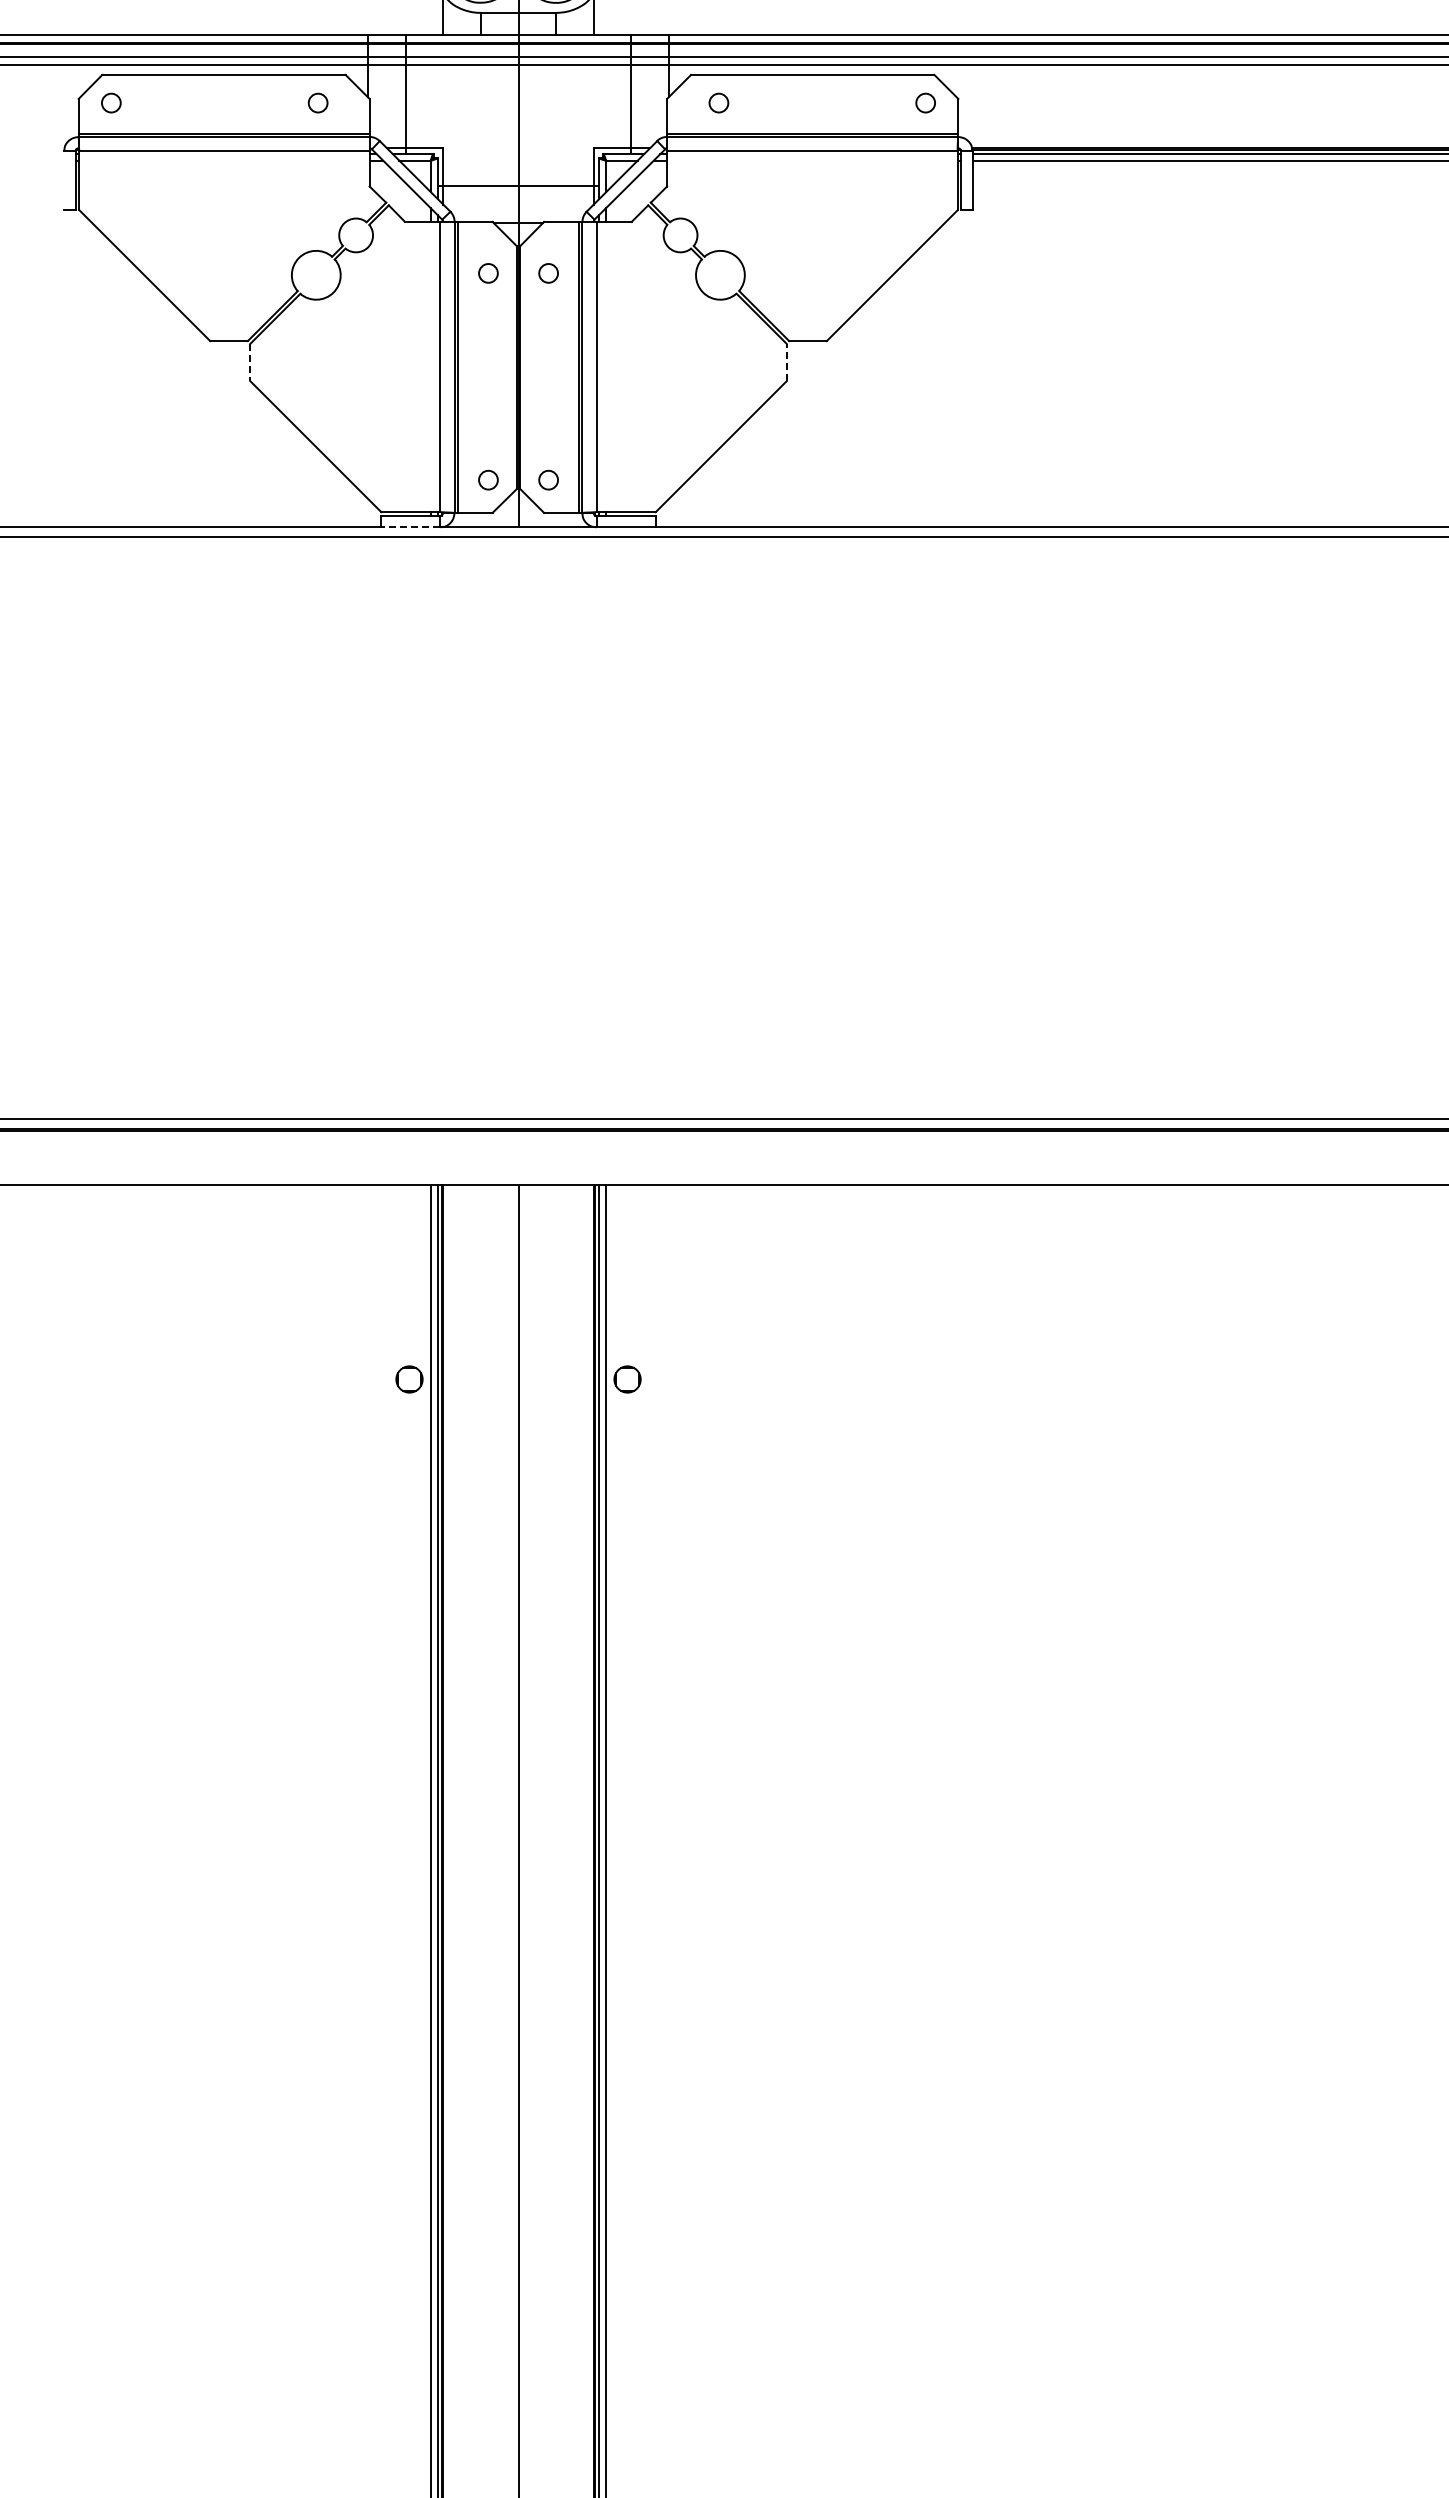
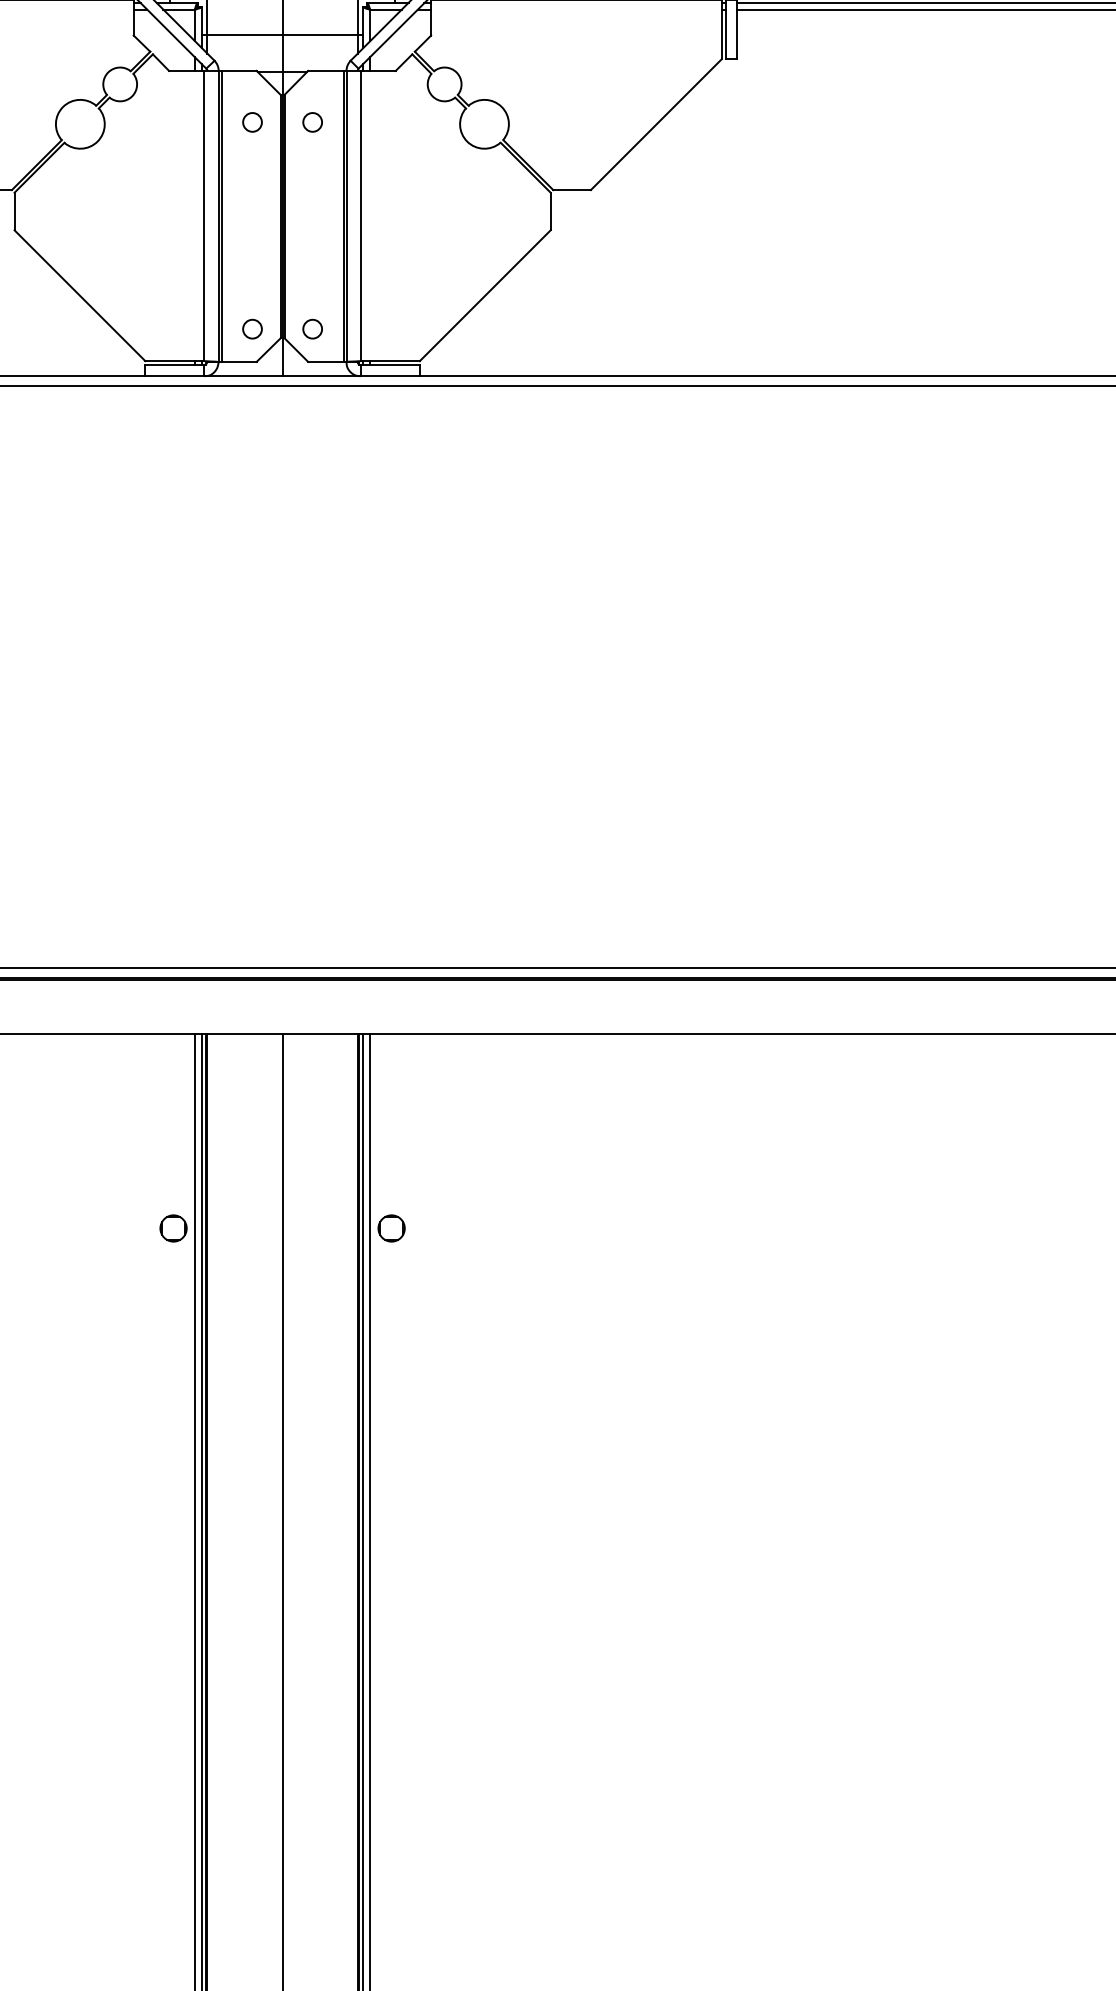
line: (250, 362) -> (14, 211), dashed -> solid
line: (786, 362) -> (550, 211), dashed -> solid
line: (410, 527) -> (174, 376), dashed -> solid

